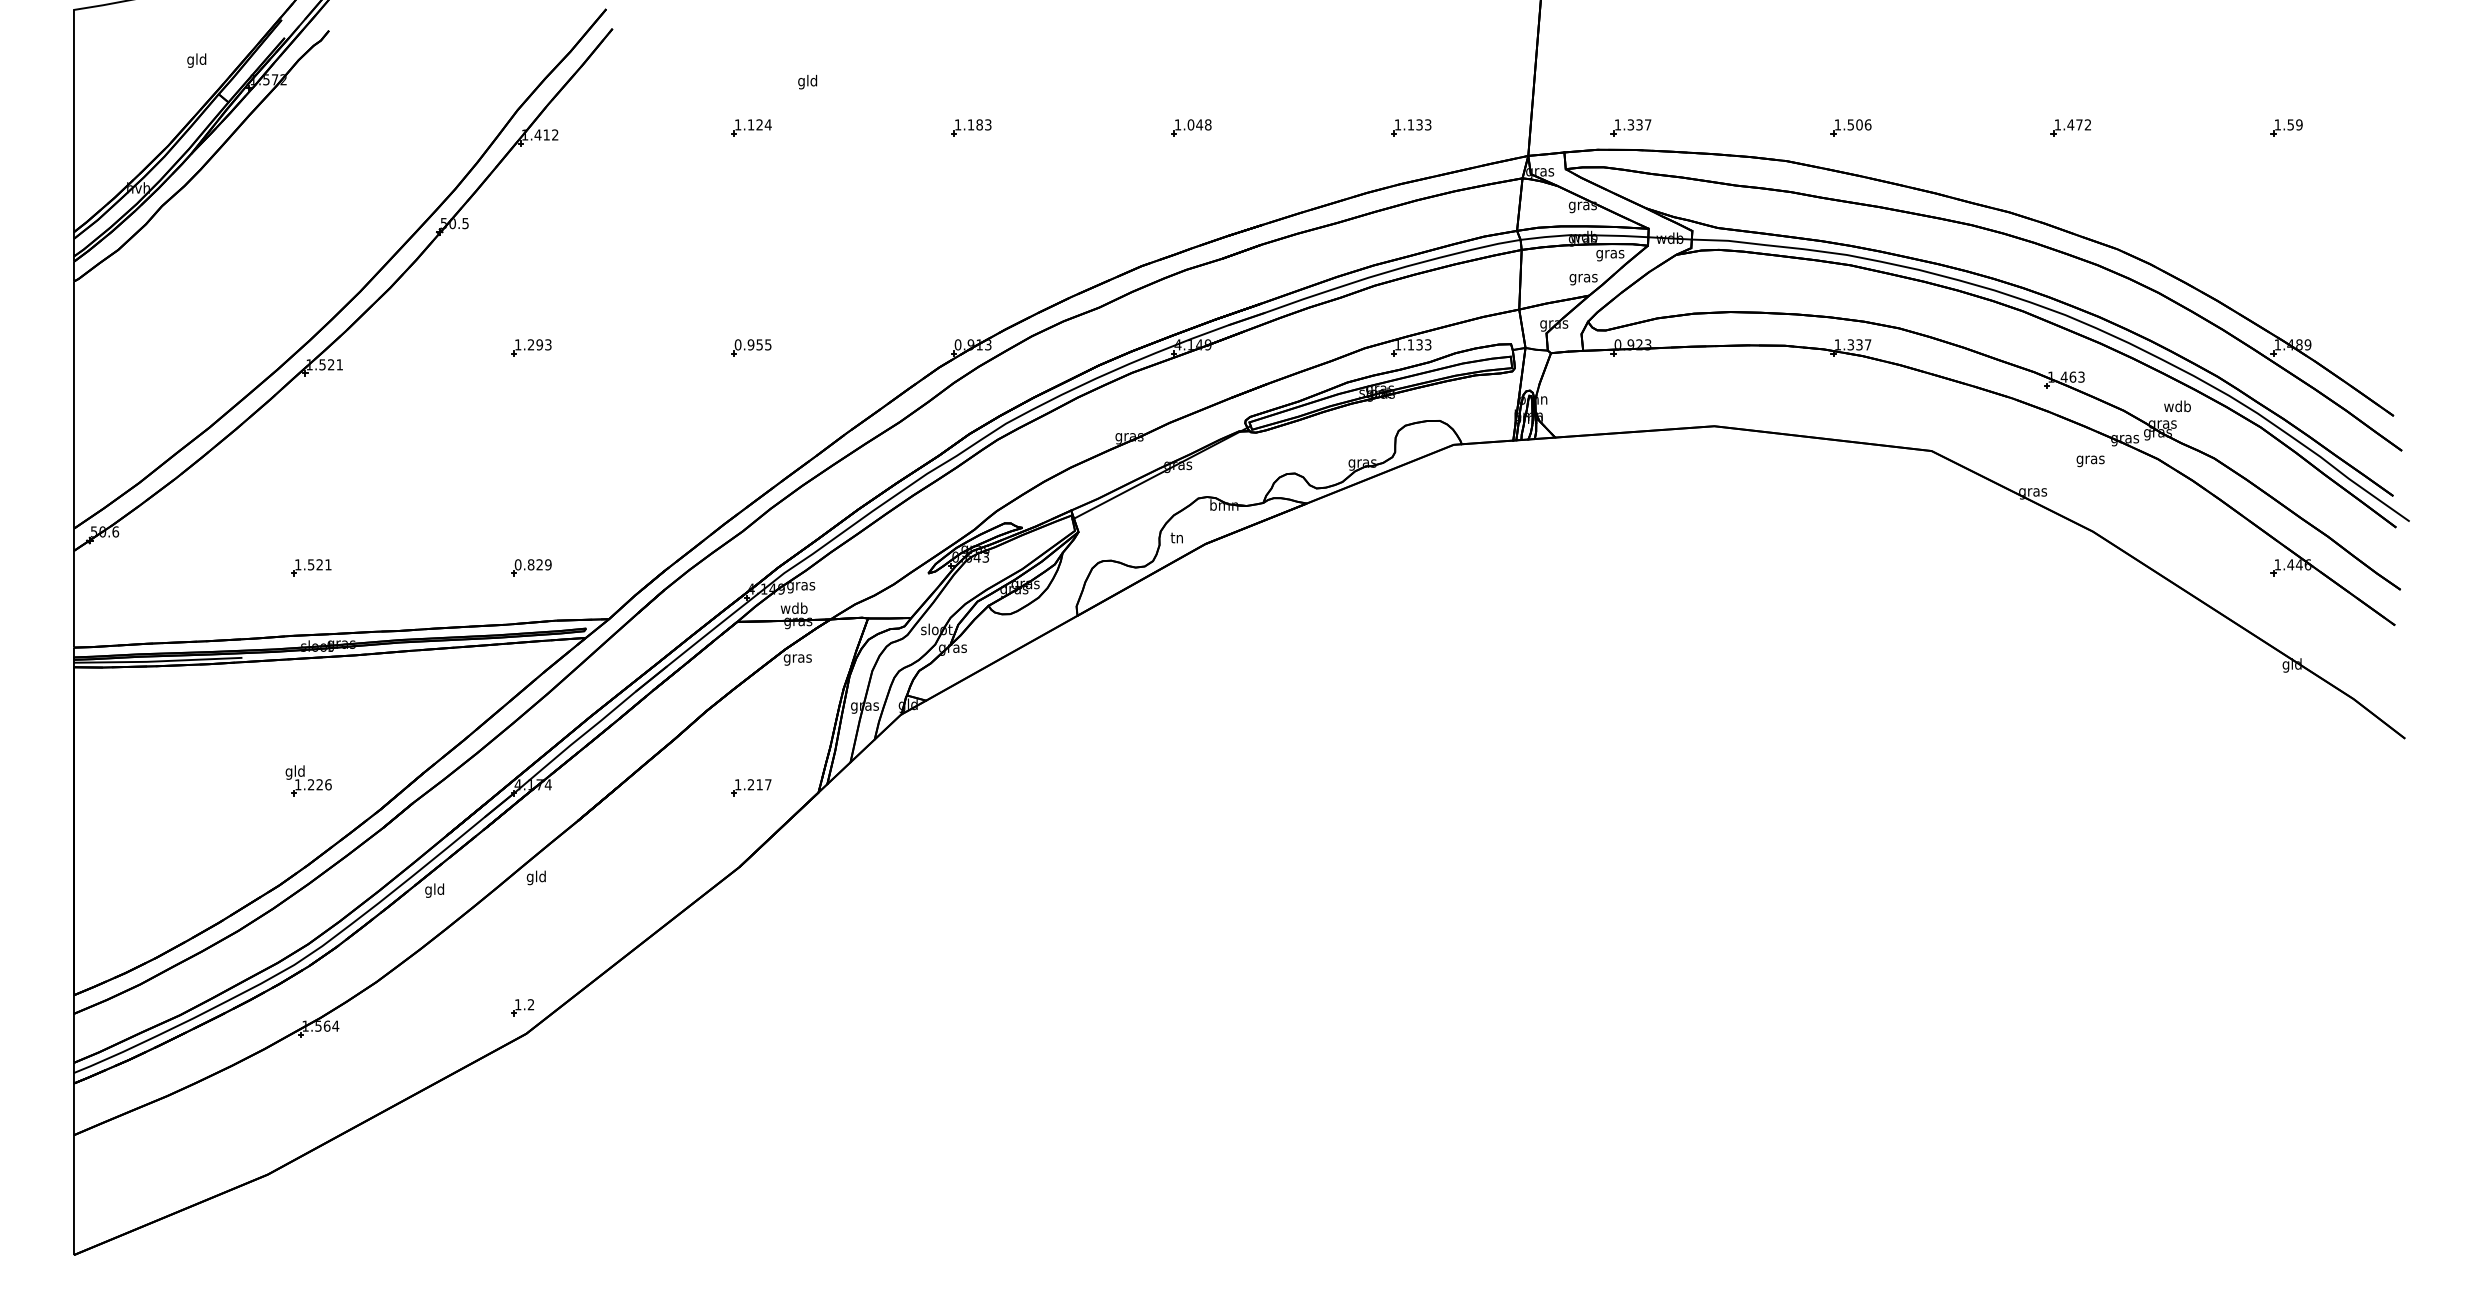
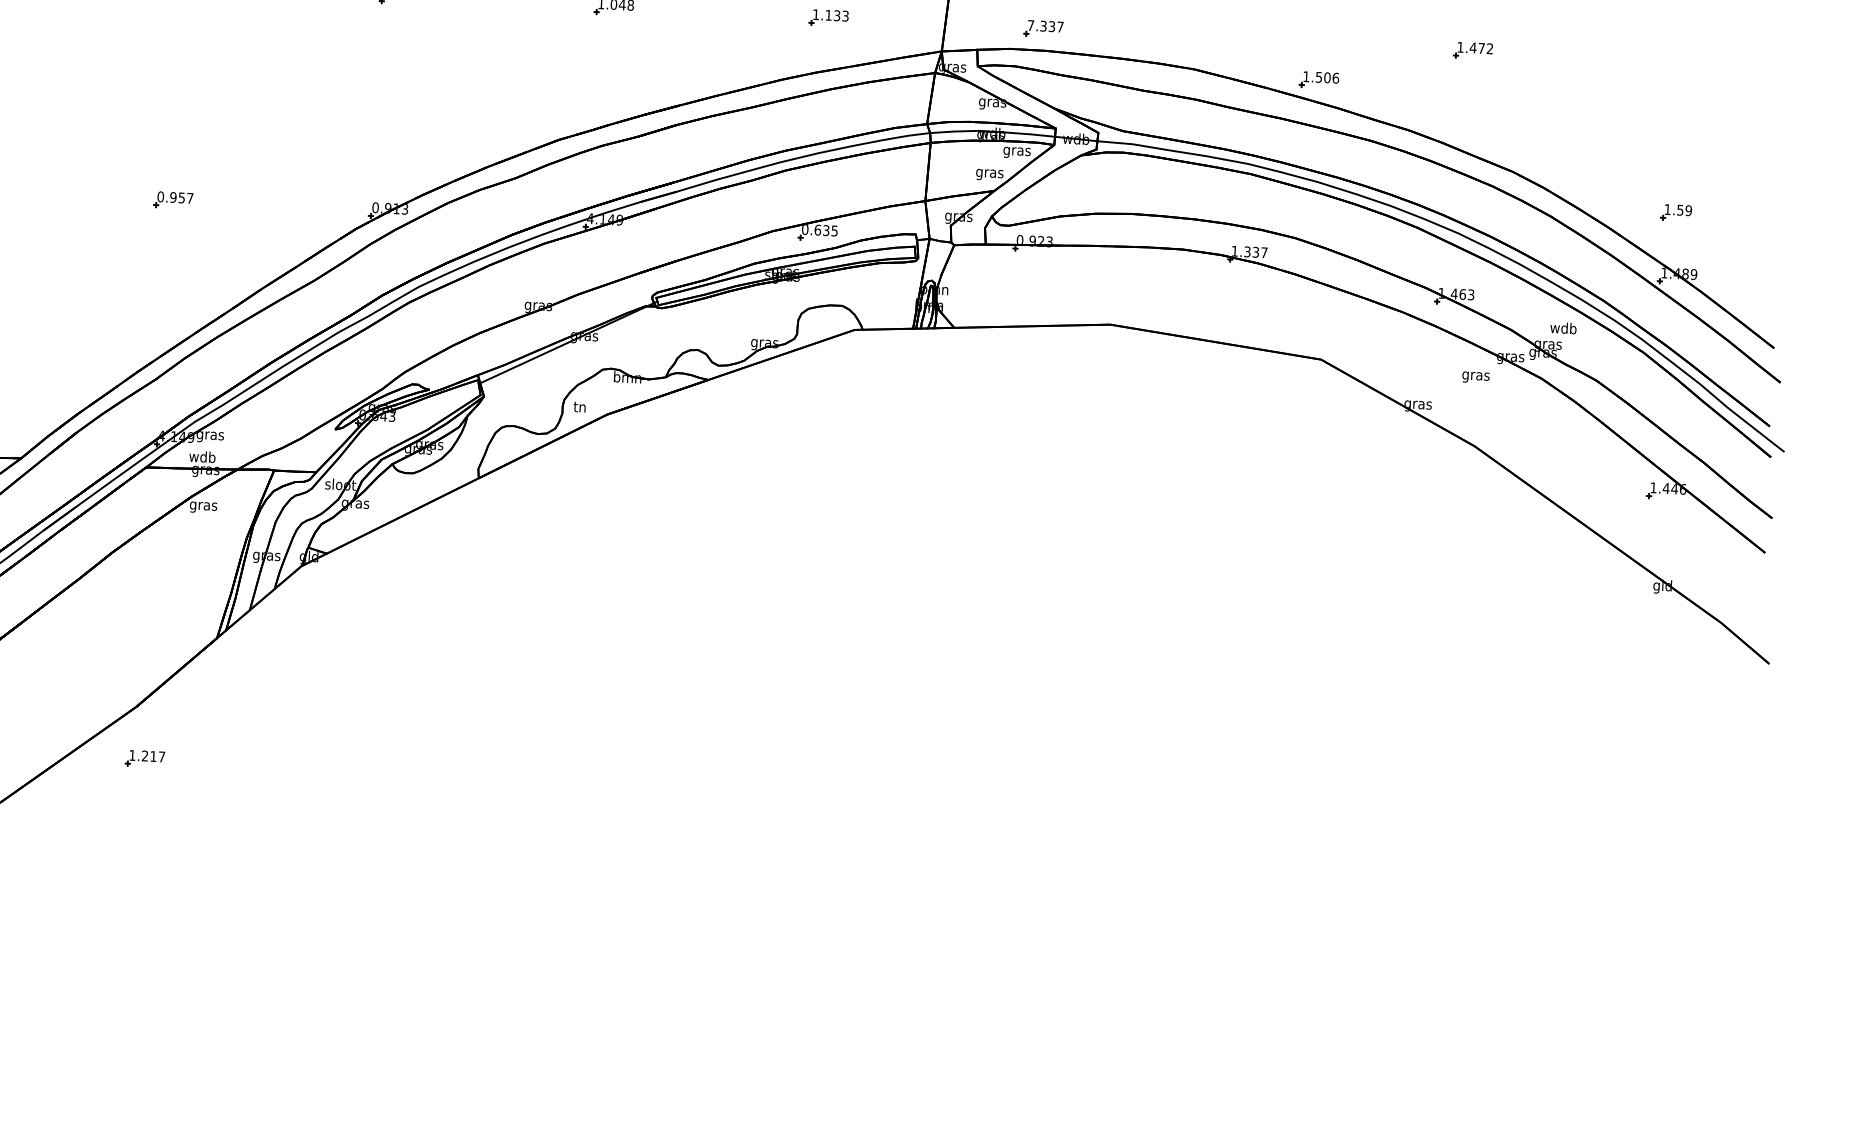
text: (1617, 124) -> (1030, 25), 1.337 -> 7.337
part: (1850, 127) -> (1318, 79), moved
part: (2286, 127) -> (1676, 212), moved
text: (768, 344) -> (190, 198), 0.955 -> 0.957
text: (1412, 344) -> (819, 229), 1.133 -> 0.635
part: (751, 787) -> (145, 758), moved

